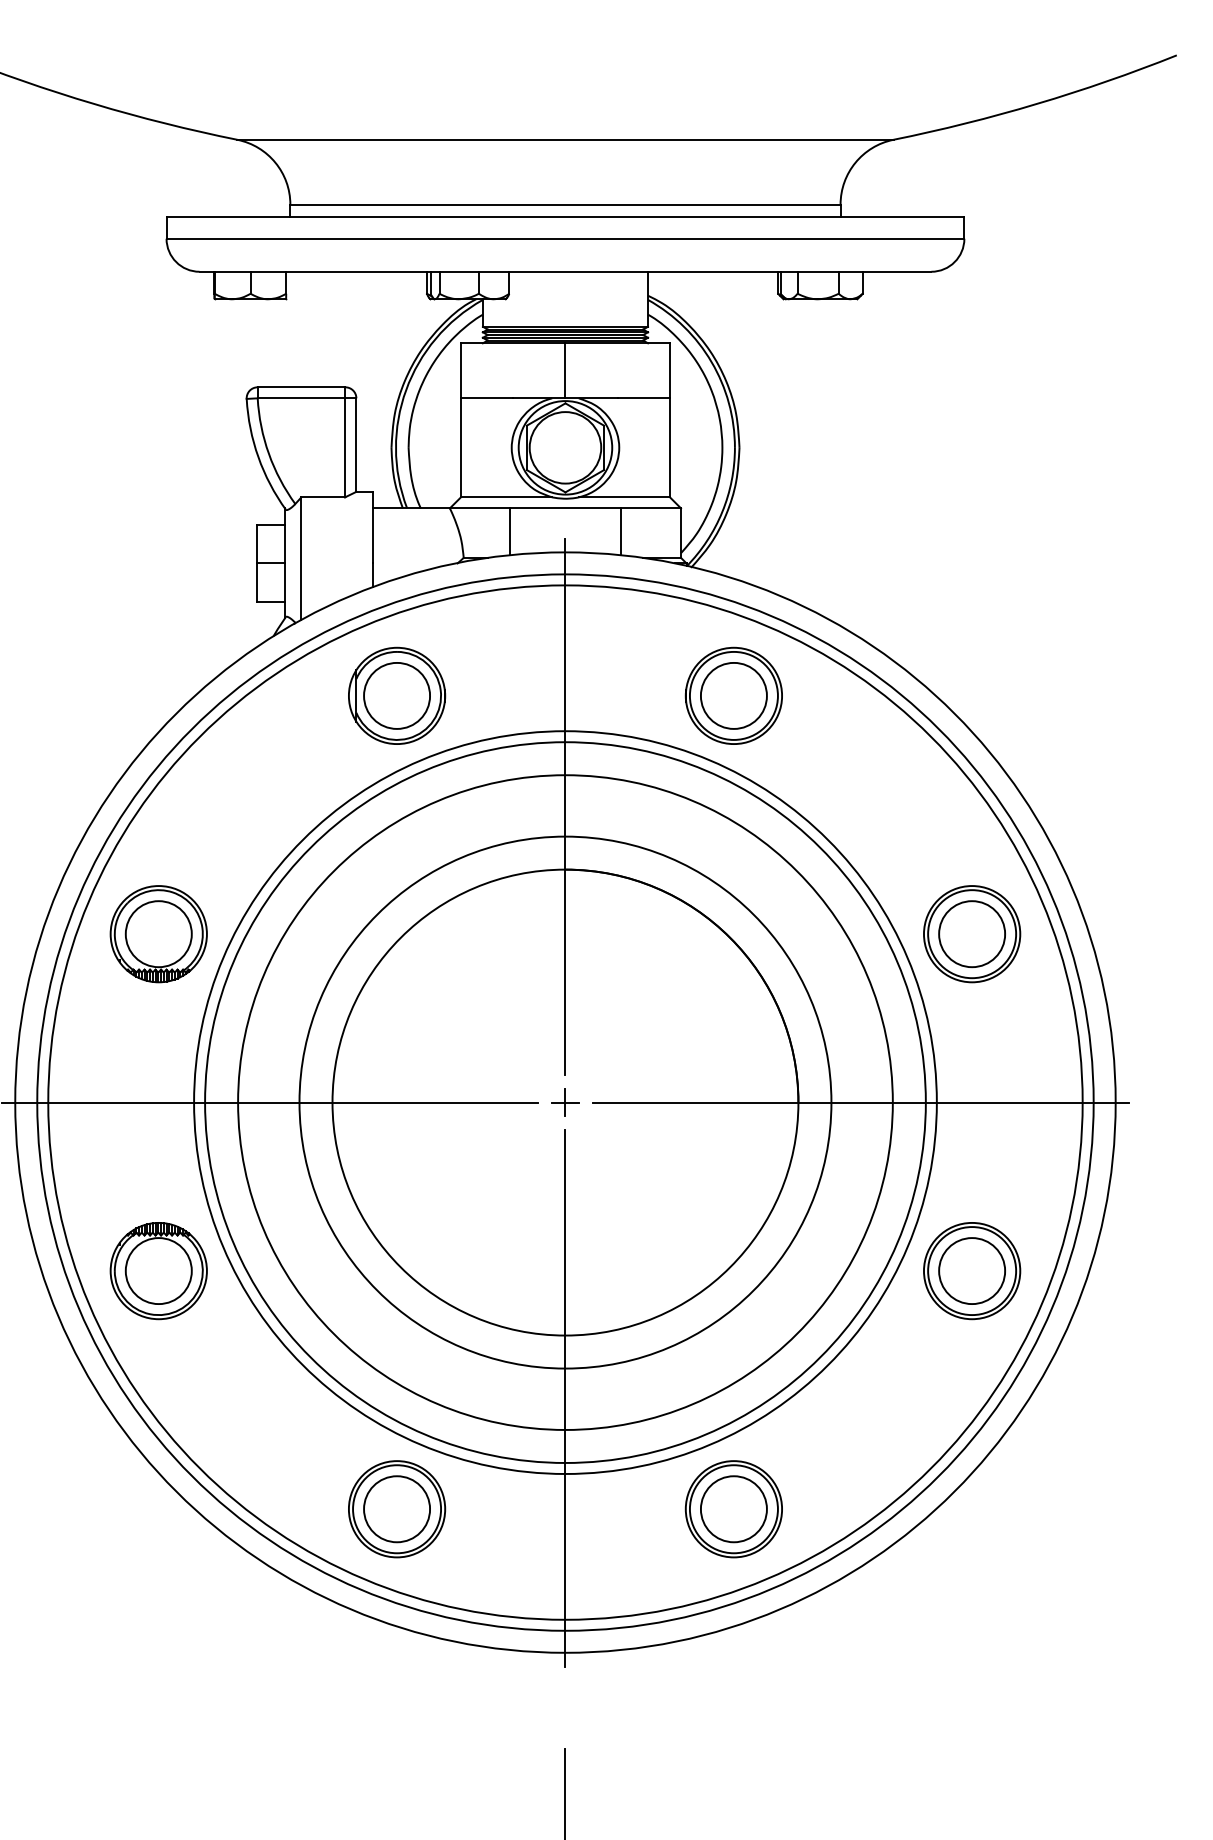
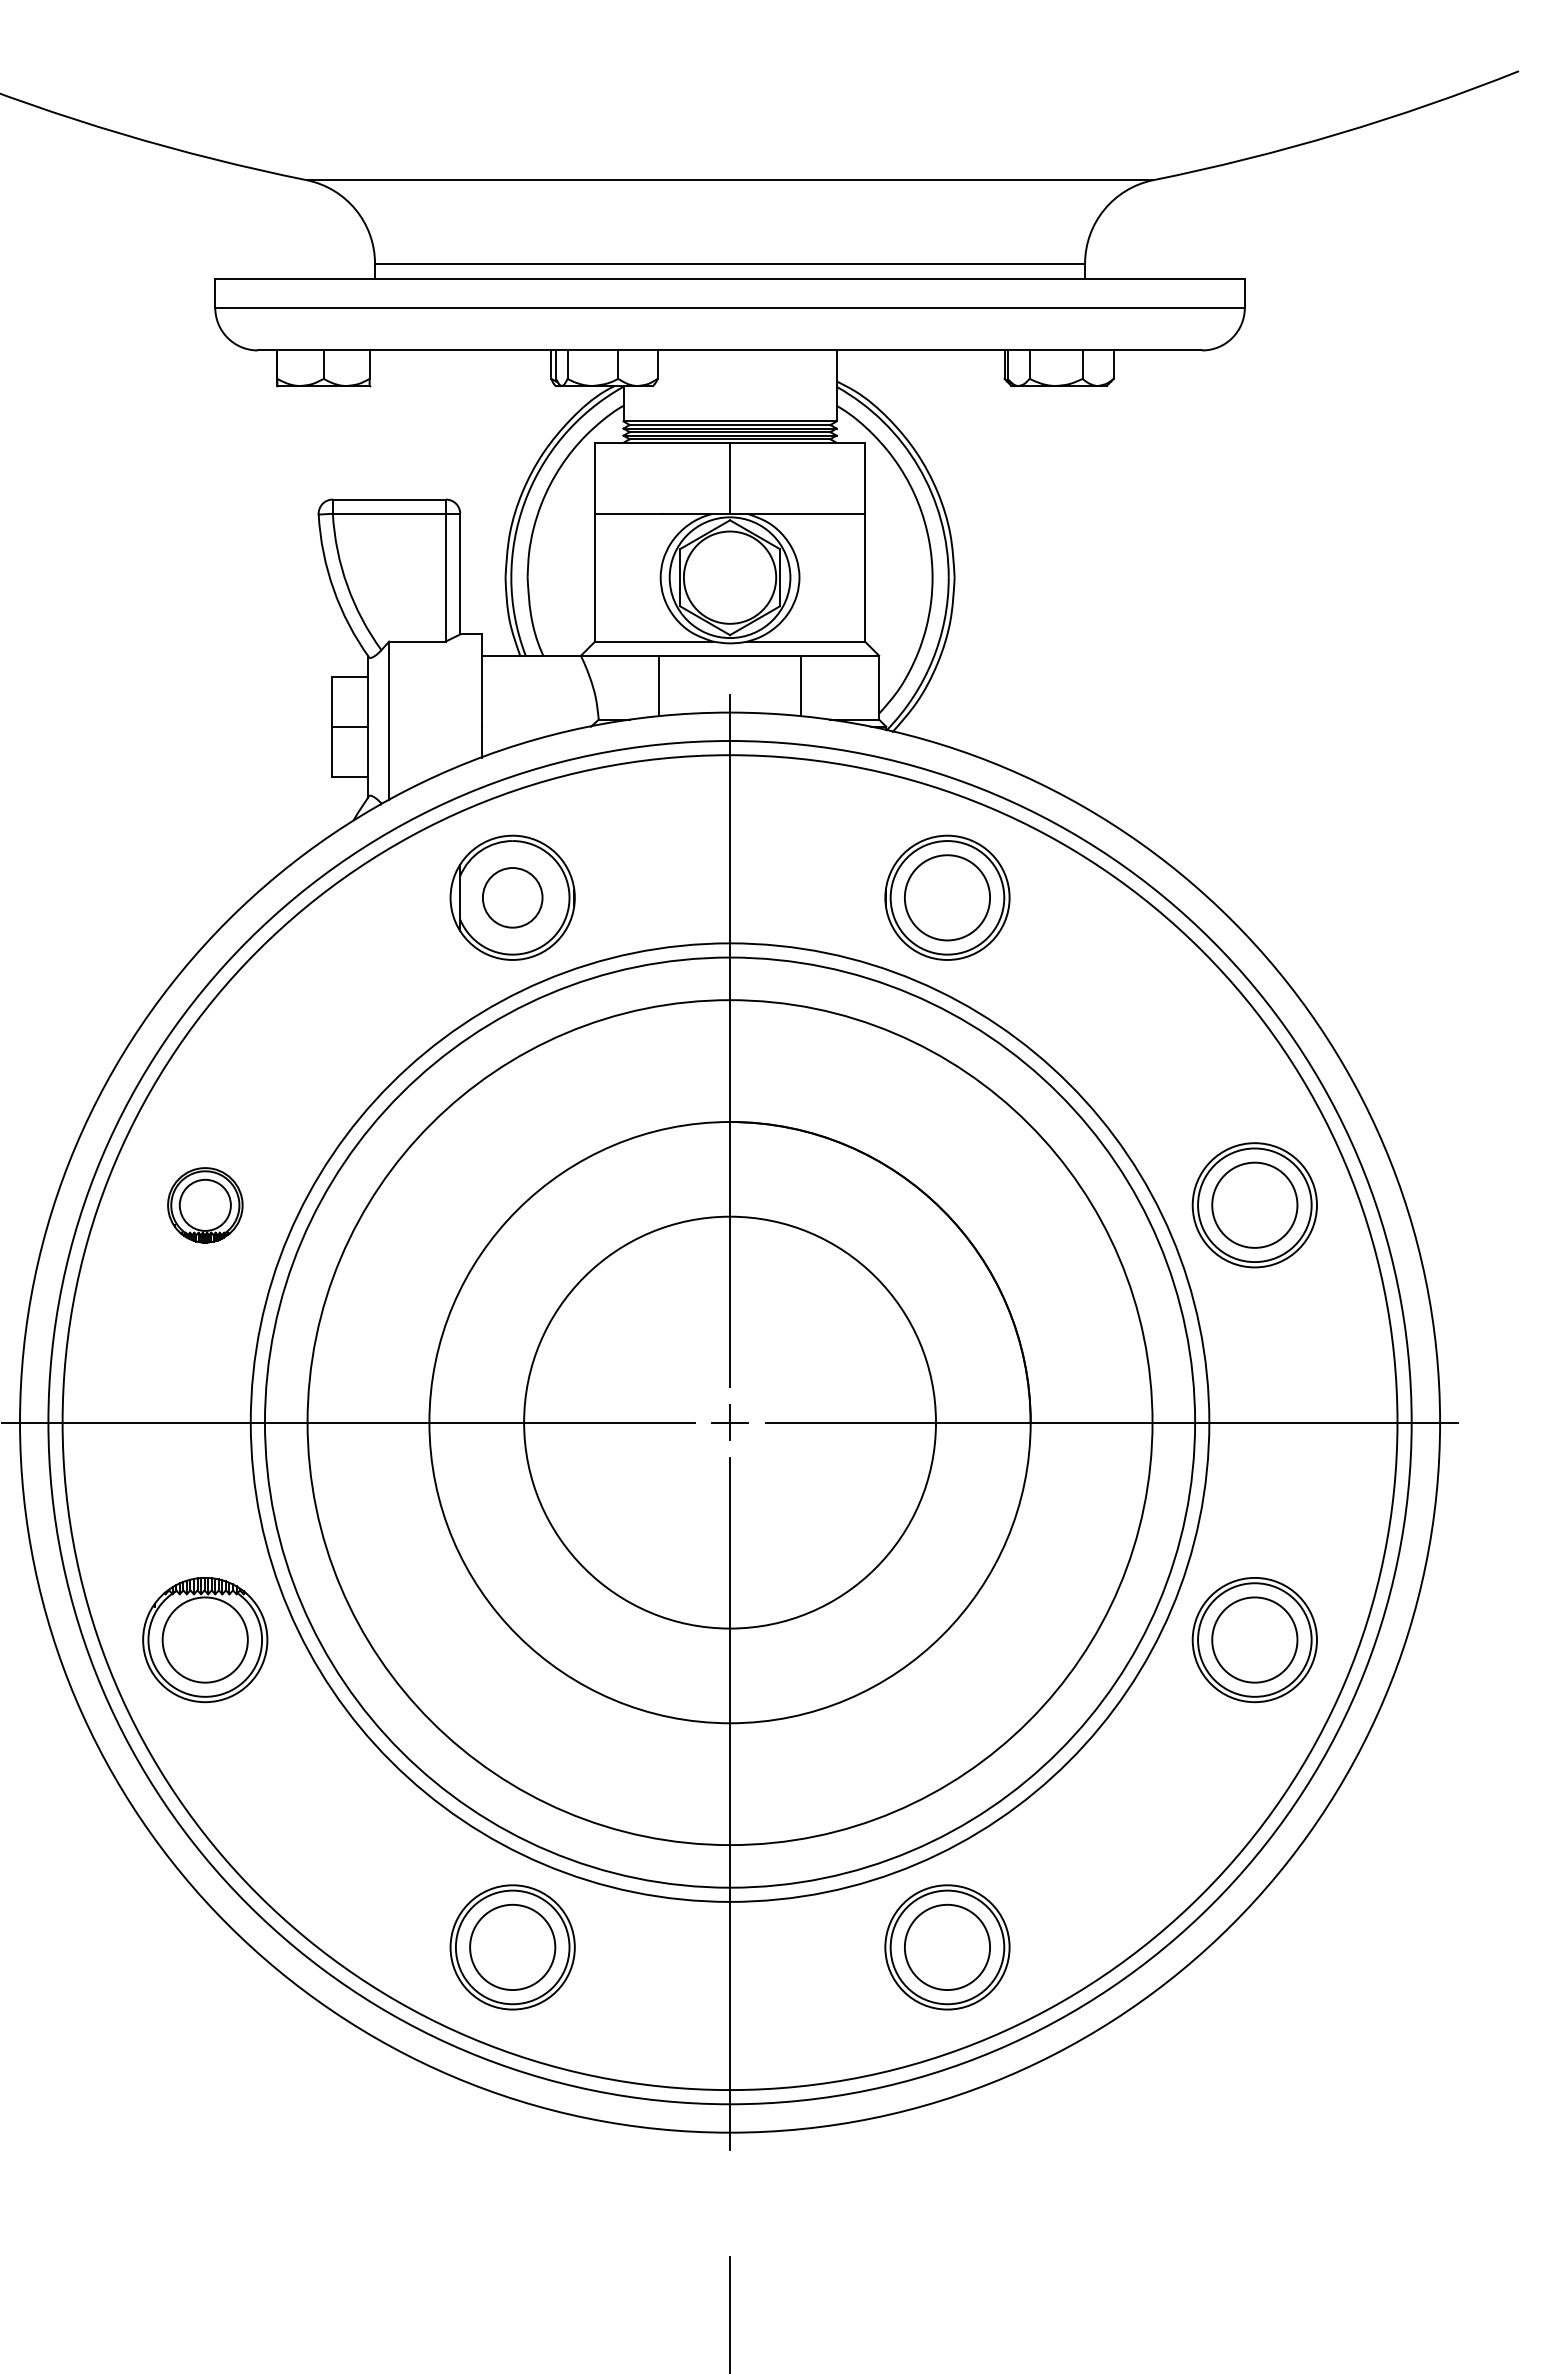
circle: (396, 695) -> (512, 897), size x0.7
part: (158, 934) -> (205, 1205), size x0.6
circle: (565, 1102) -> (729, 1422), size x0.6

